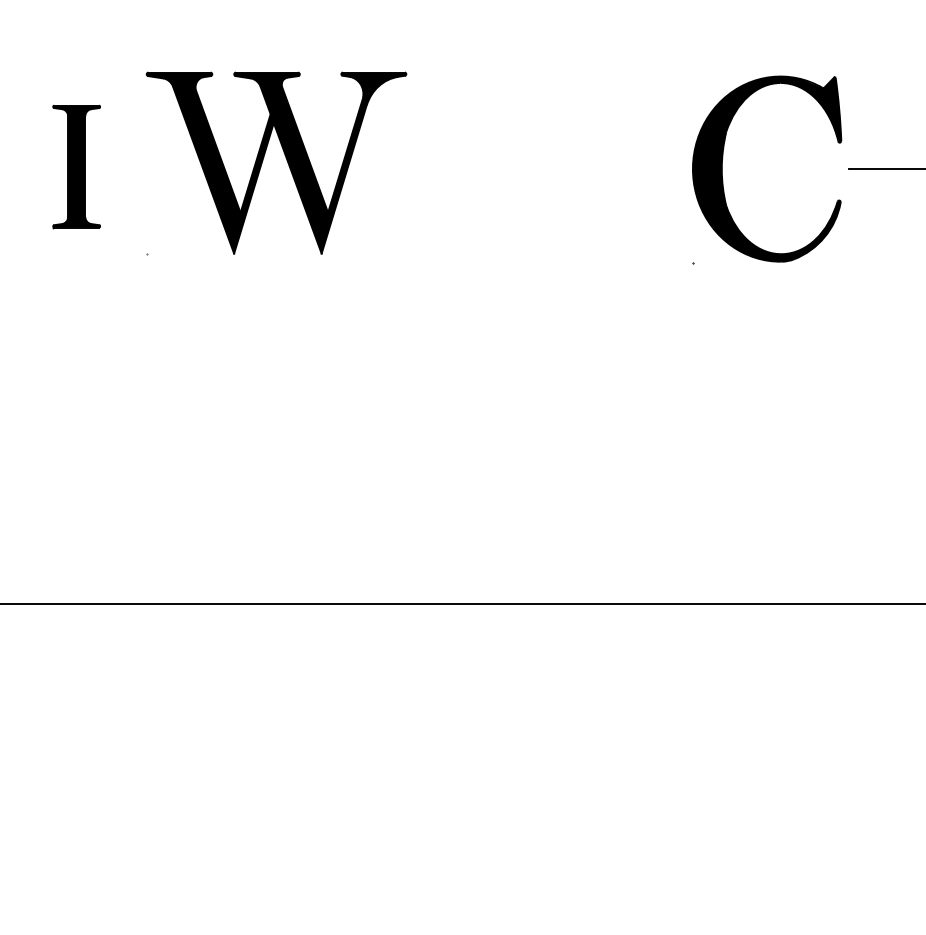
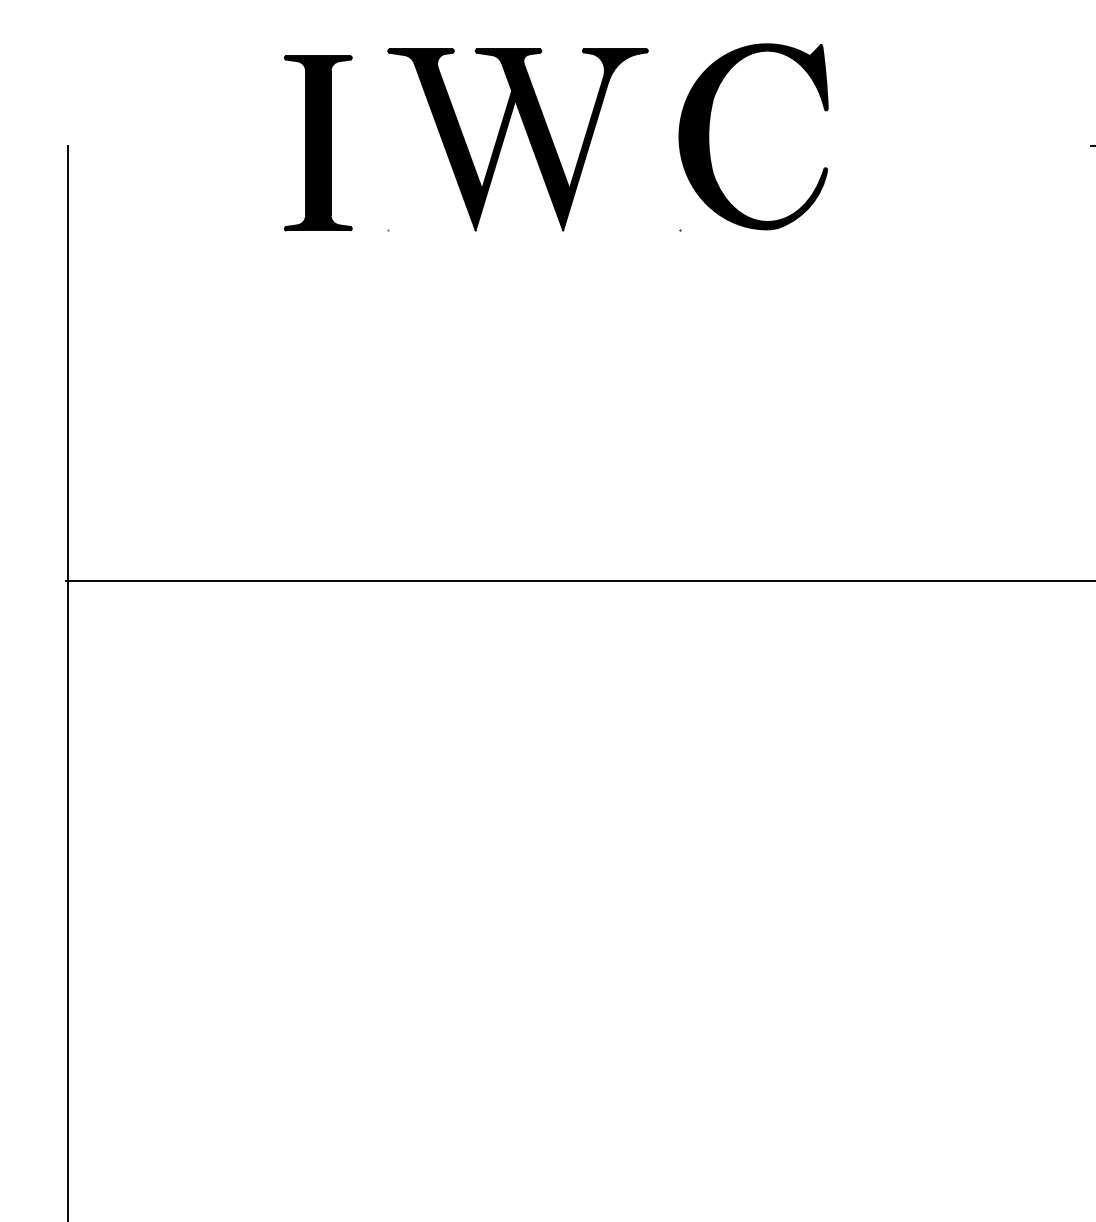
part: (75, 166) -> (317, 143), size x1.43
part: (722, 169) -> (709, 137), moved

